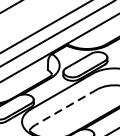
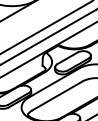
line: (66, 107) -> (57, 96), dashed -> solid

